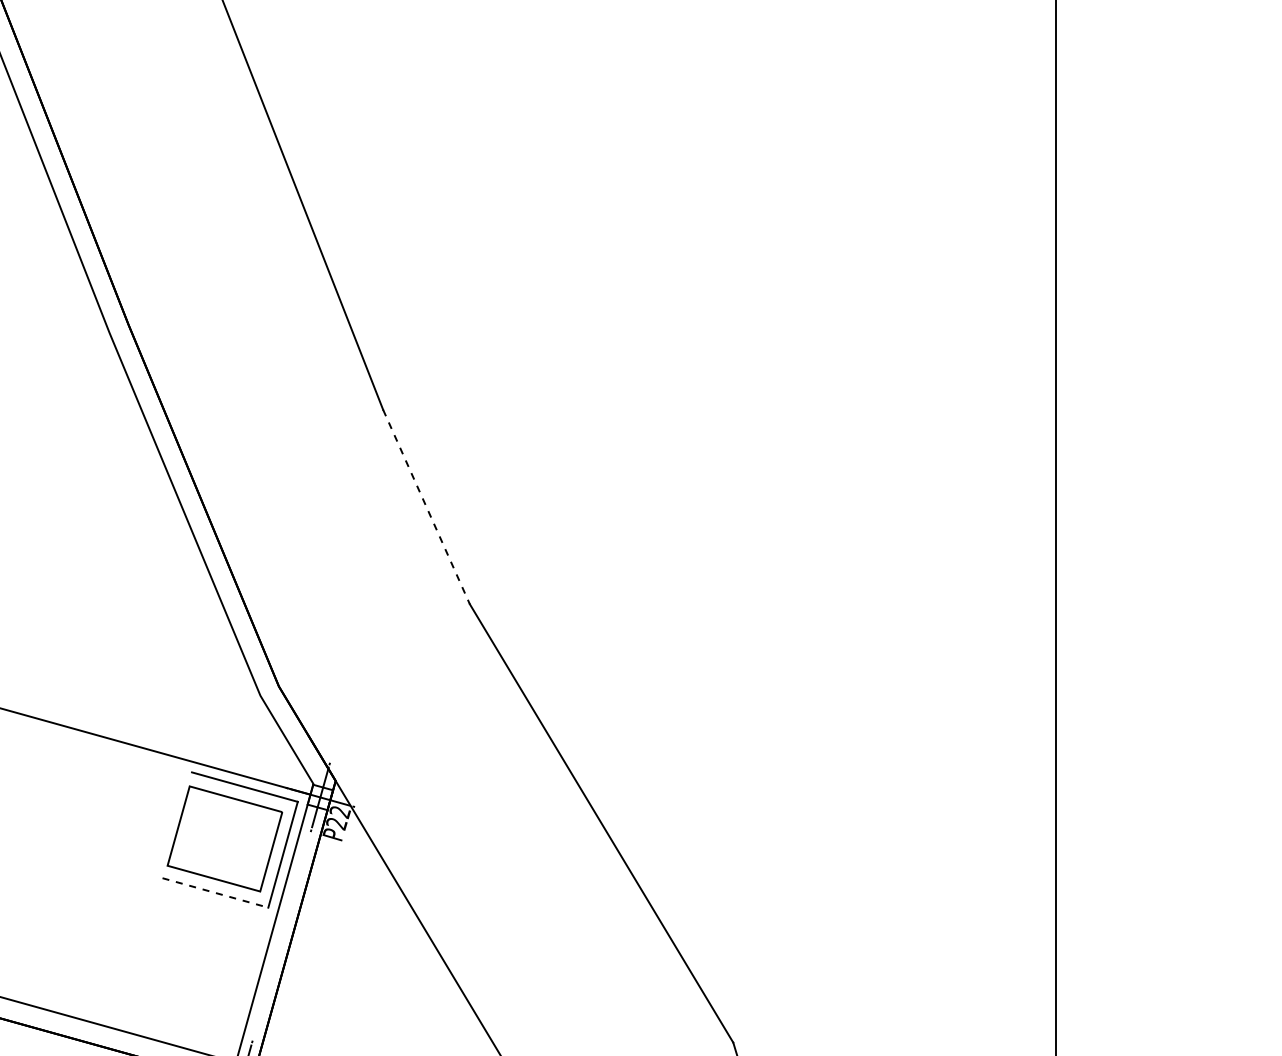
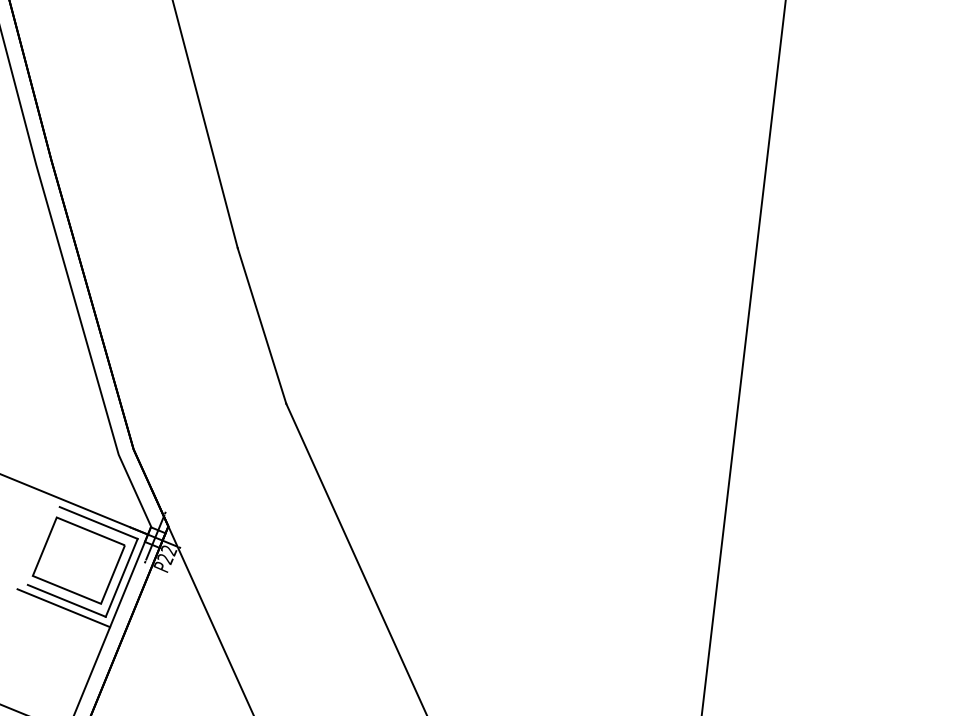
line: (426, 507) -> (261, 326), dashed -> solid
line: (215, 892) -> (66, 600), dashed -> solid
line: (212, 902) -> (63, 607), added

